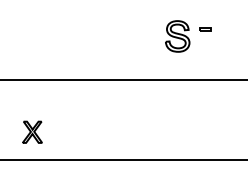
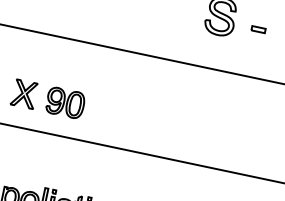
part: (205, 29) -> (258, 29), moved
part: (67, 132) -> (65, 103), added

